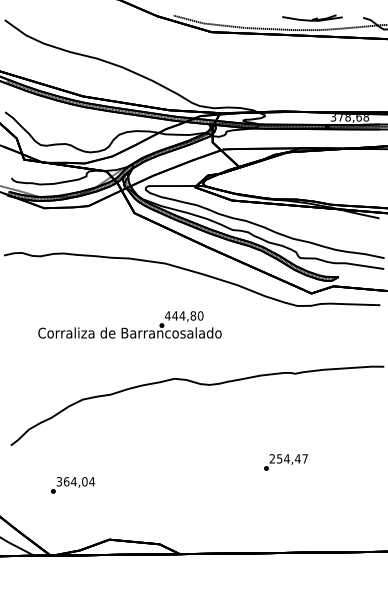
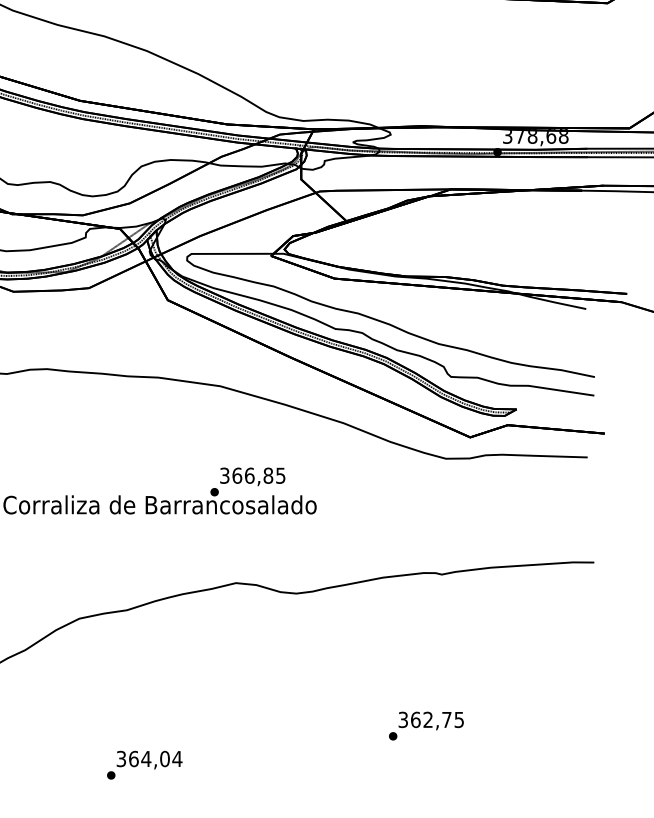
text: (183, 315) -> (251, 474), 444,80 -> 366,85
text: (288, 458) -> (430, 719), 254,47 -> 362,75
text: (73, 485) -> (145, 765), moved

